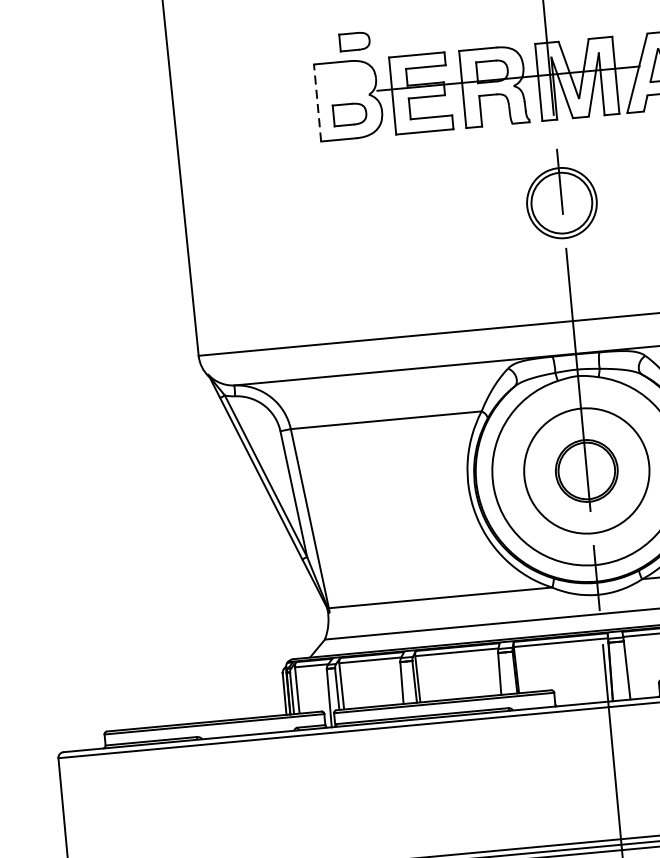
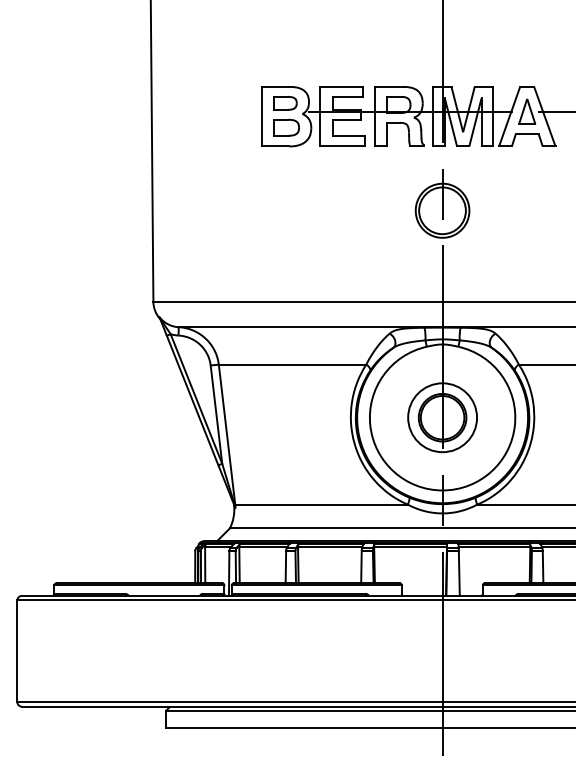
part: (355, 41) -> (285, 103), moved
line: (317, 102) -> (262, 116), dashed -> solid
circle: (586, 470) -> (442, 417), size x0.71

